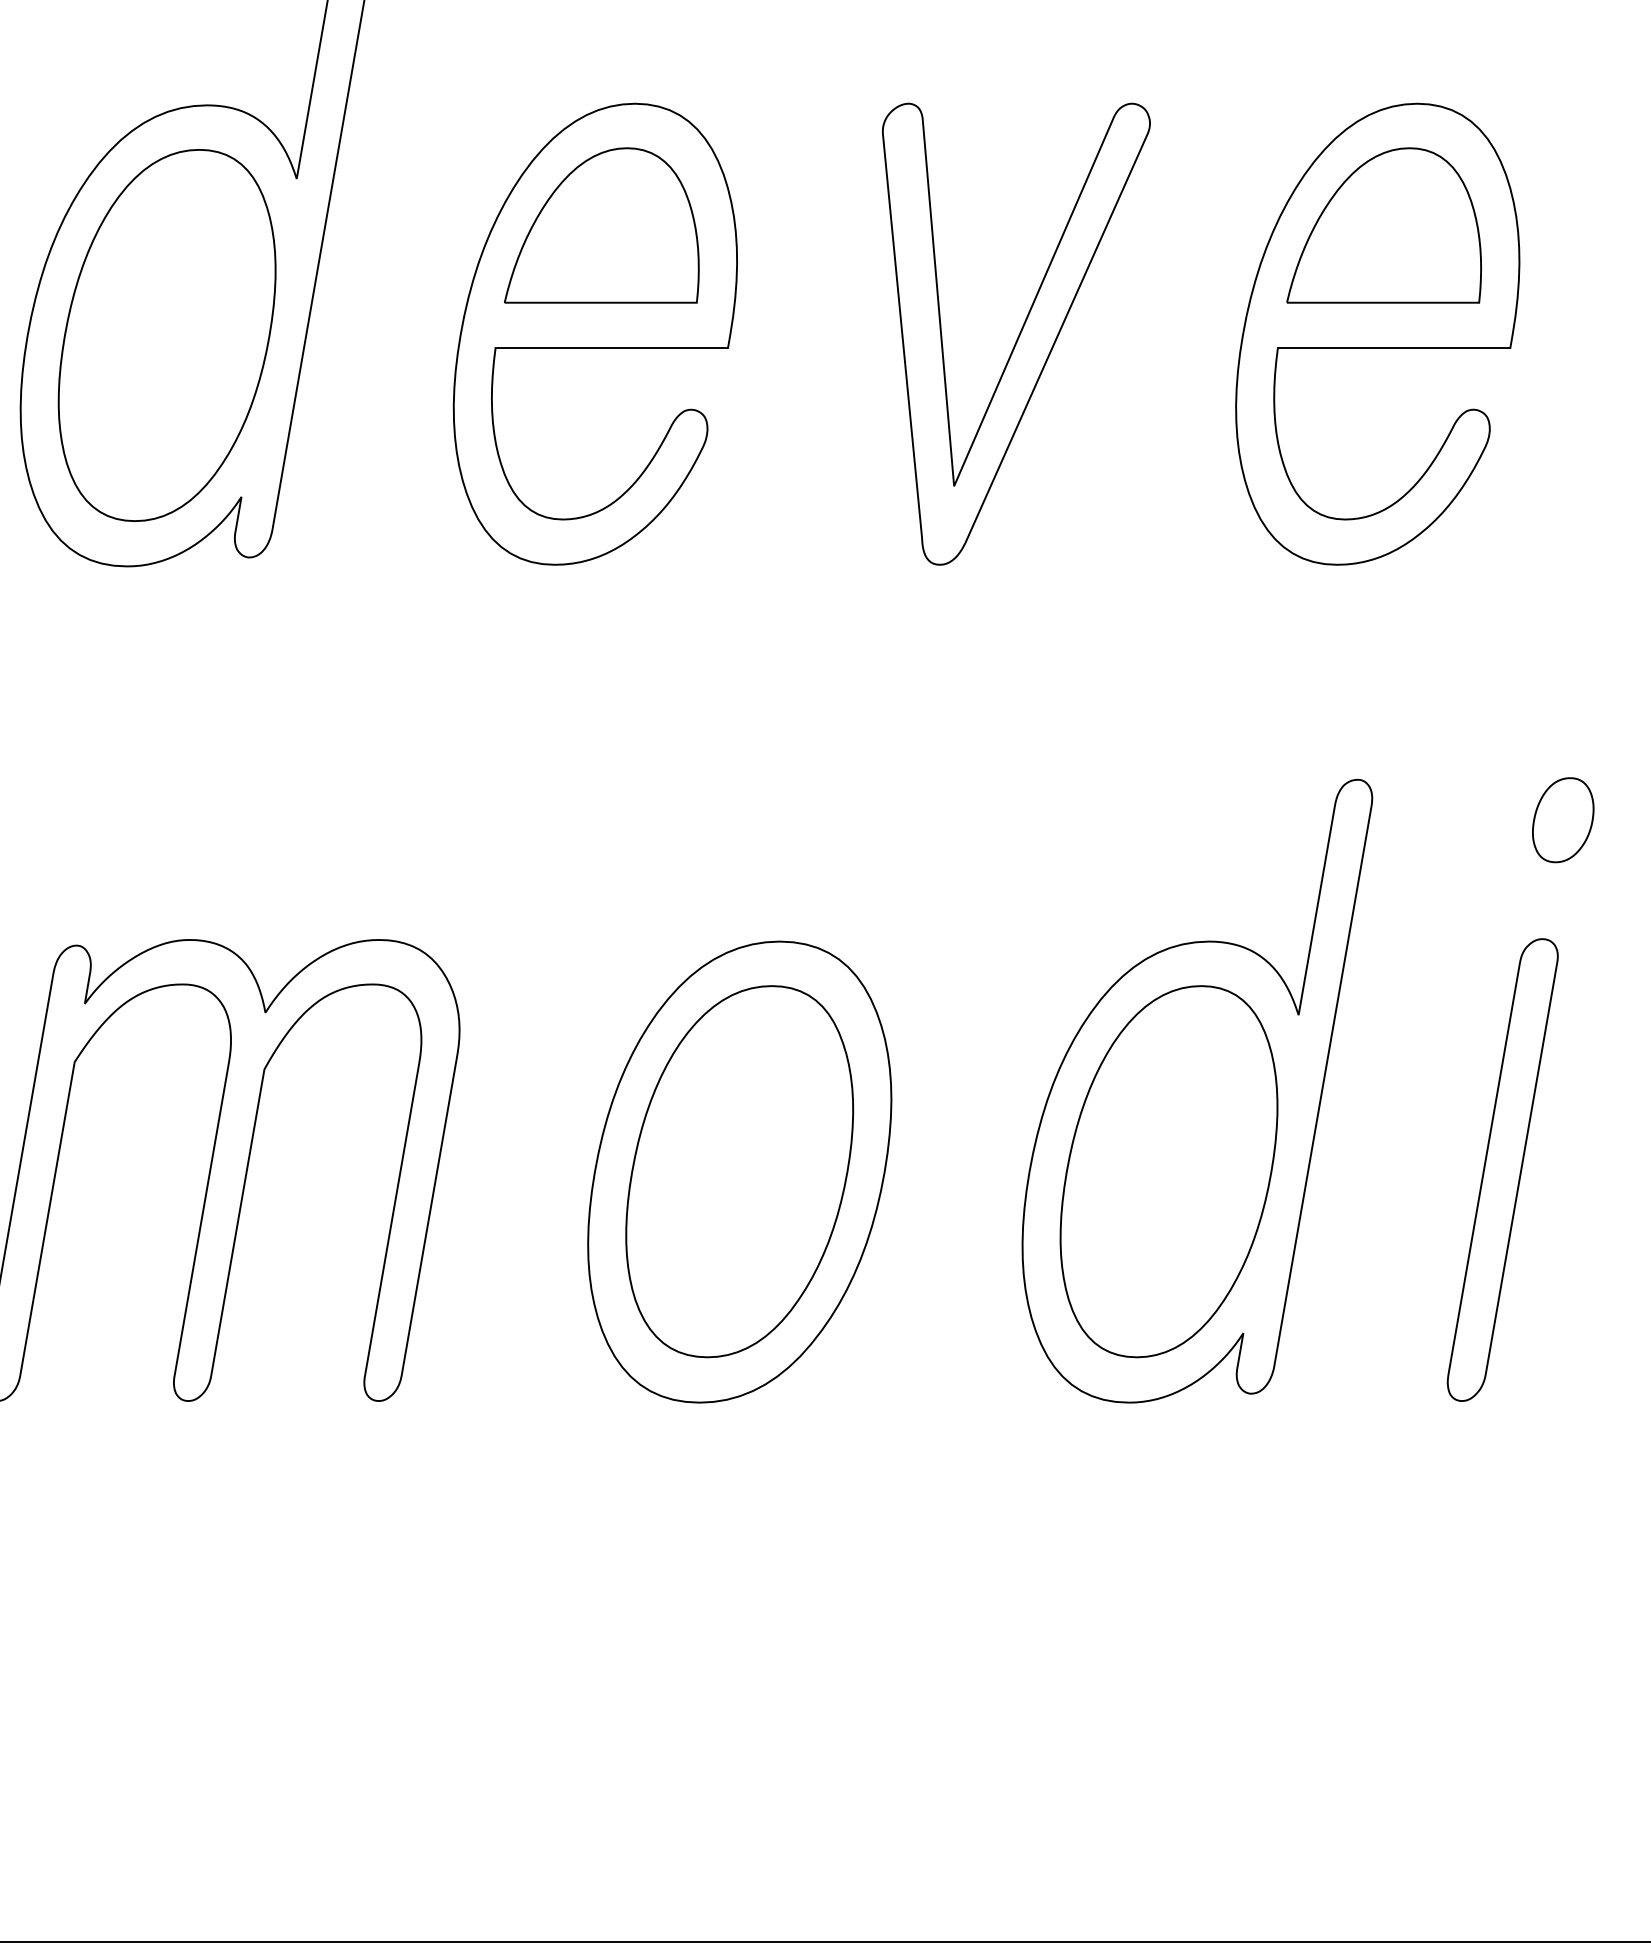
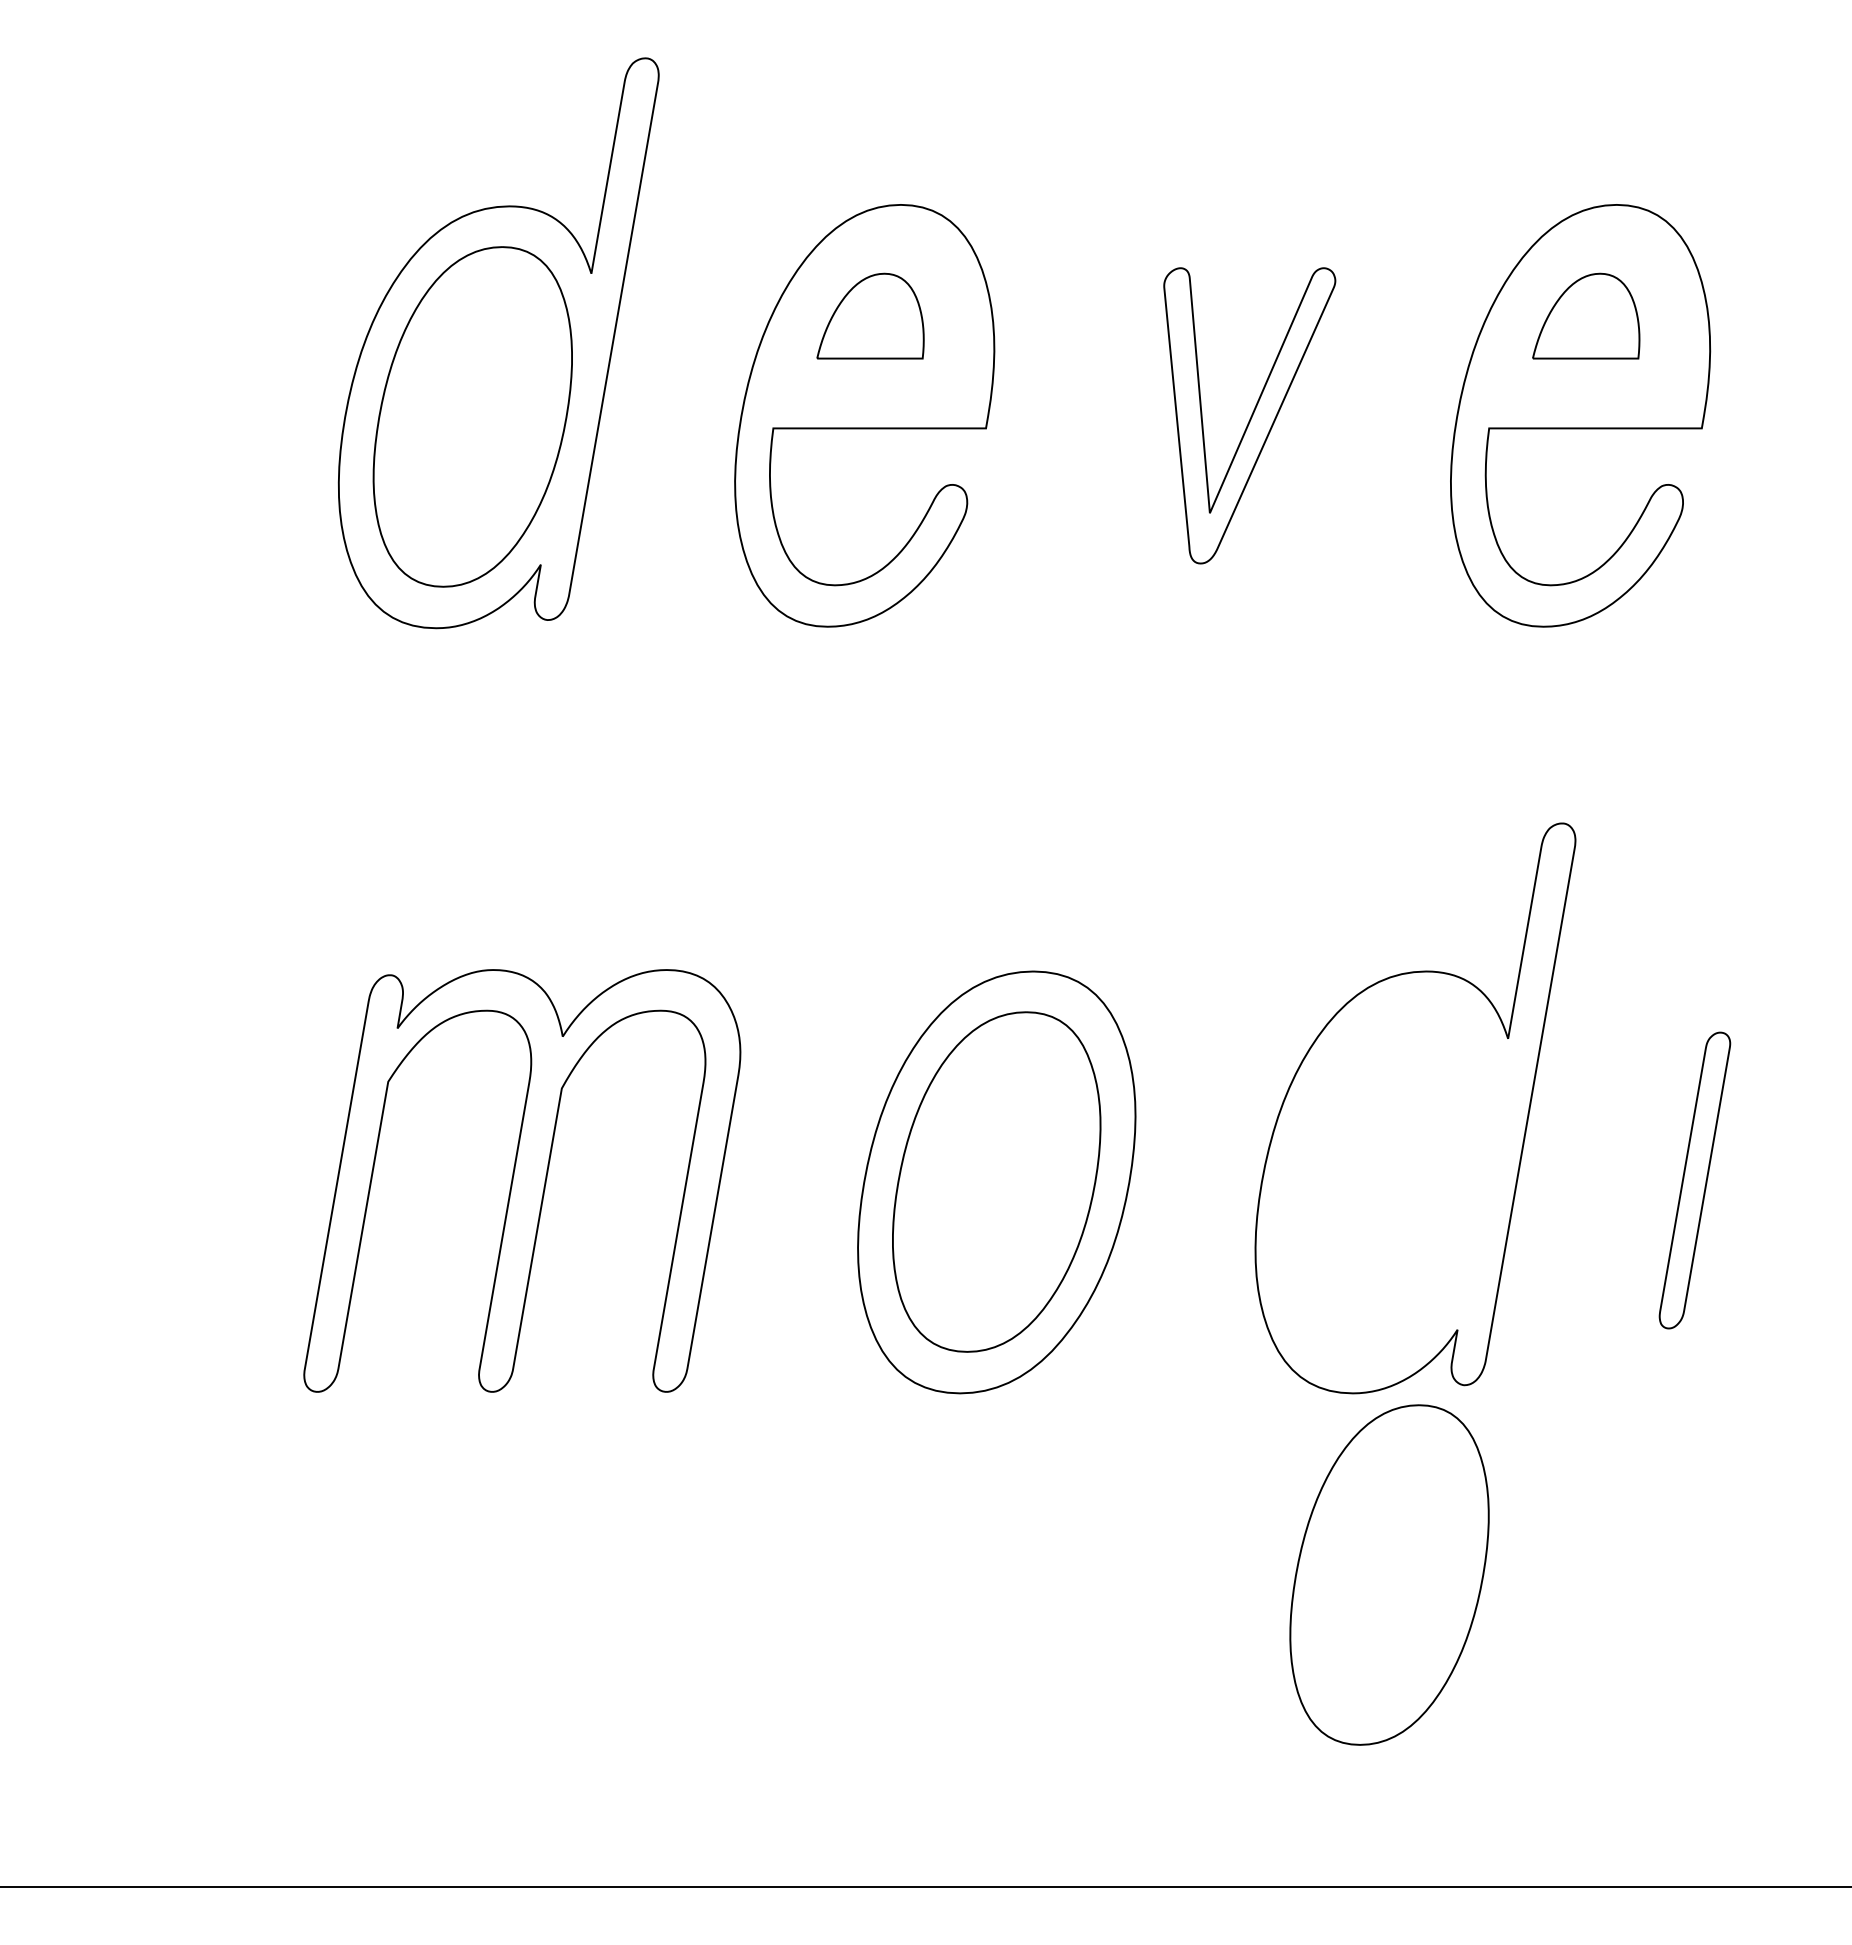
part: (601, 224) -> (870, 315), size x0.6
part: (1383, 224) -> (1585, 315), size x0.6
part: (1015, 333) -> (1249, 415), size x0.7
part: (1562, 820) -> (1749, 860), removed
part: (1502, 1169) -> (1694, 1180), size x0.7
part: (1168, 1171) -> (1389, 1574), moved

